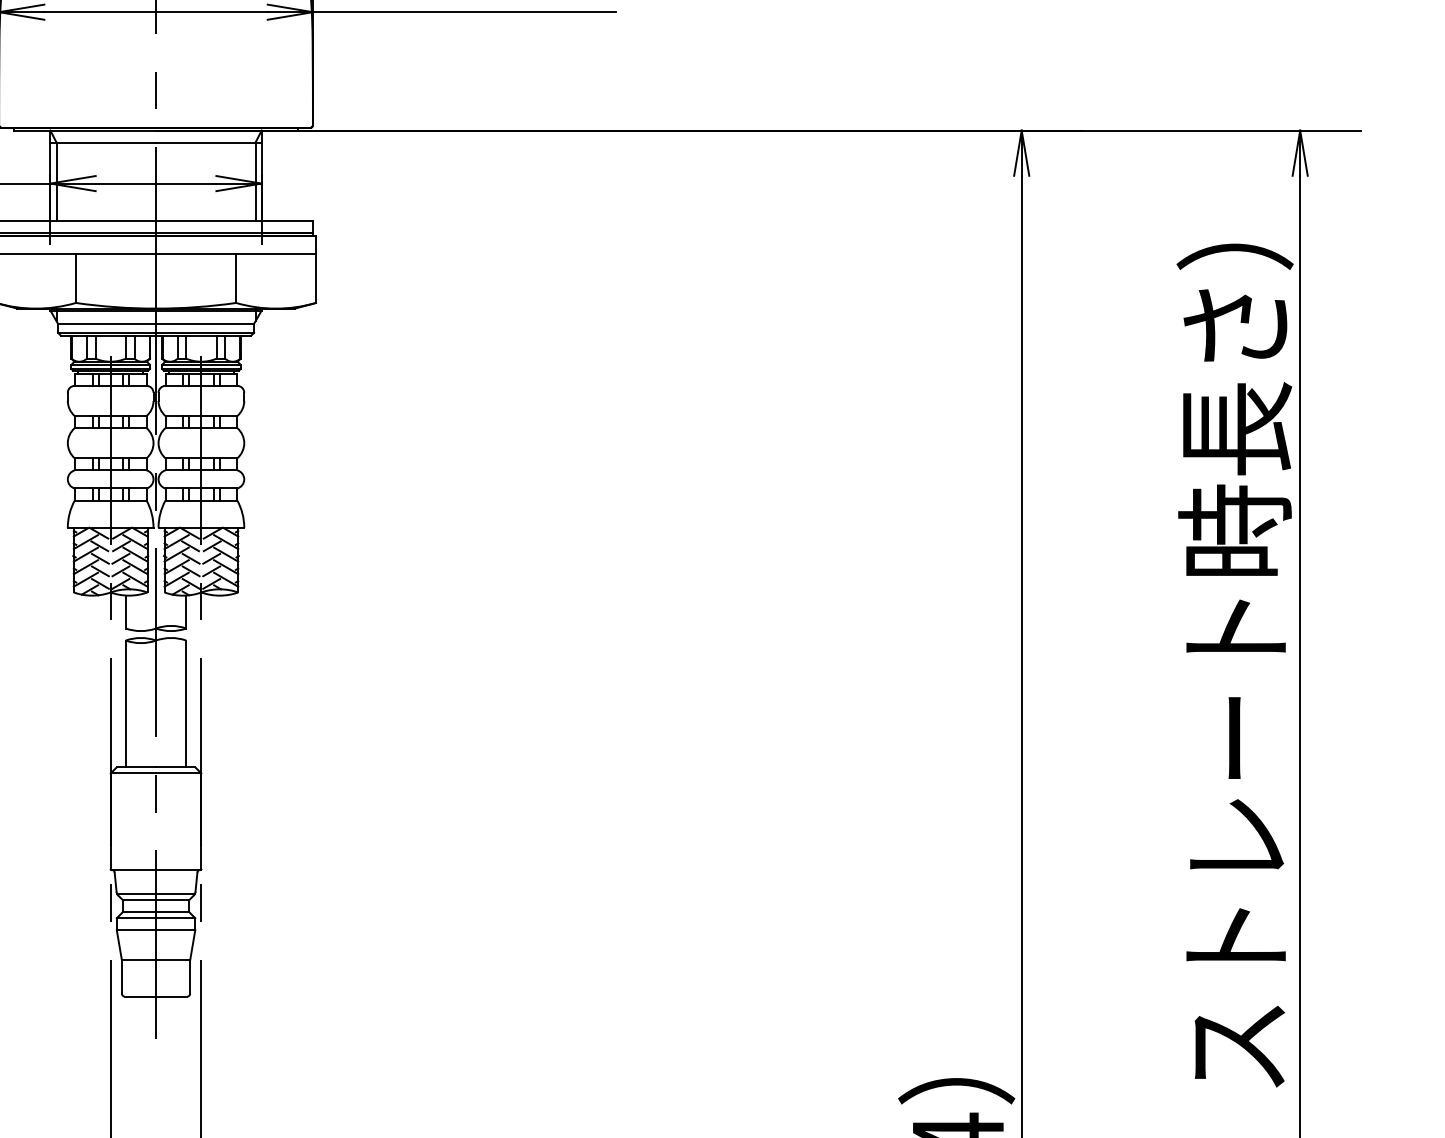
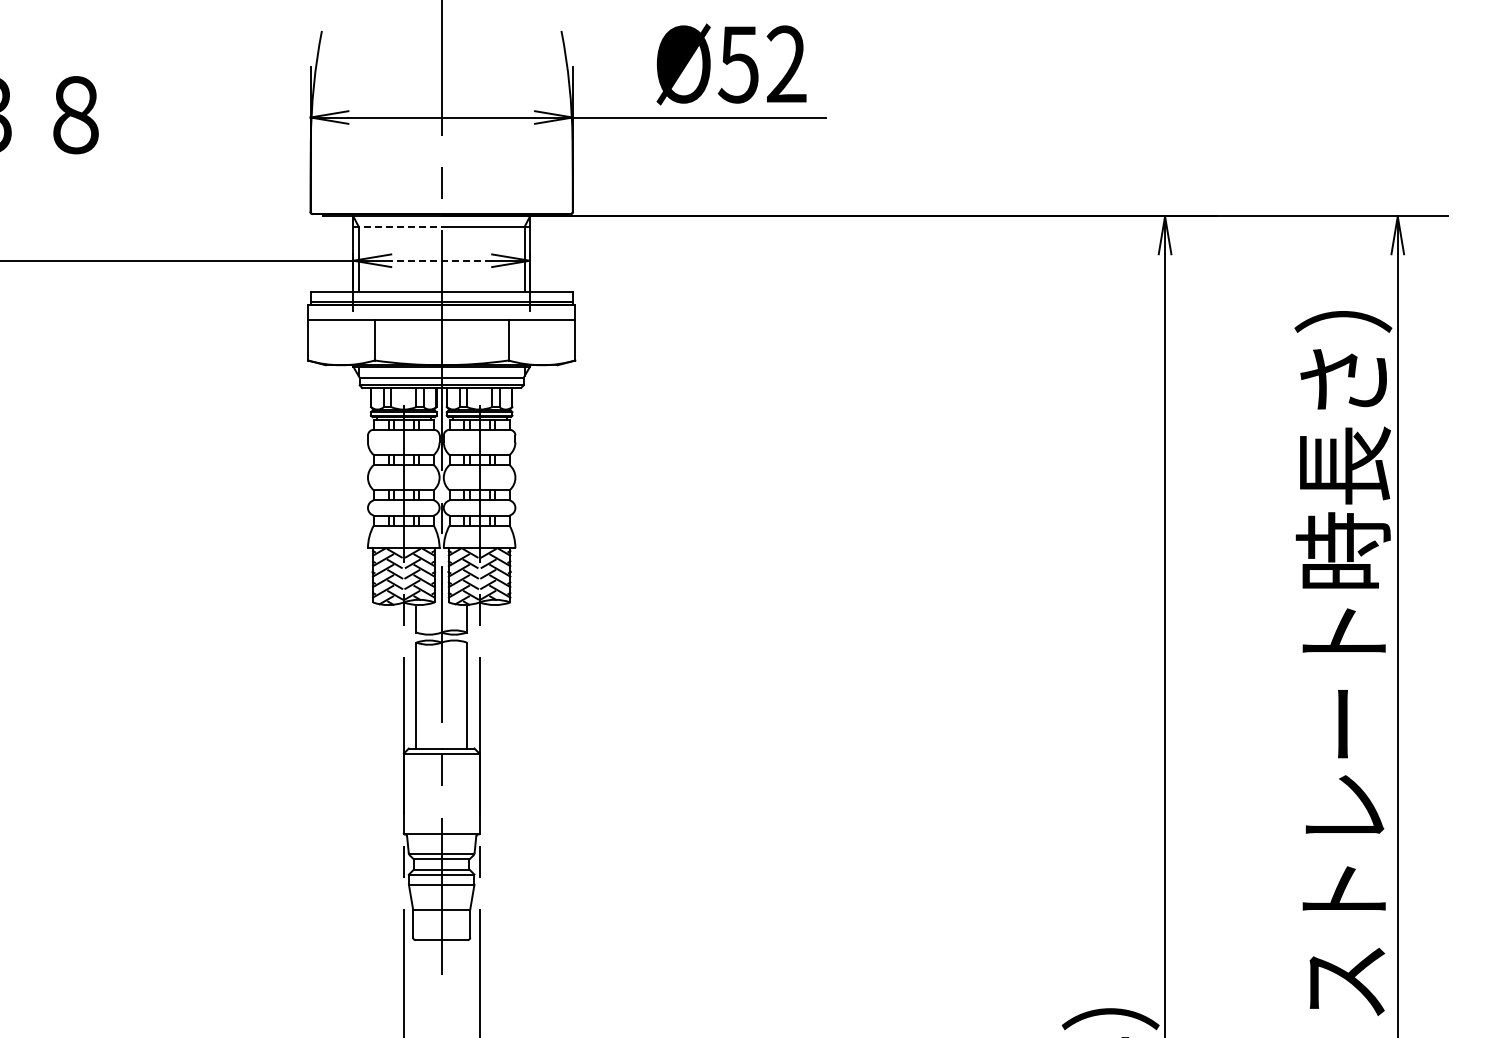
line: (104, 142) -> (398, 226), solid -> dashed
line: (155, 183) -> (441, 260), solid -> dashed

